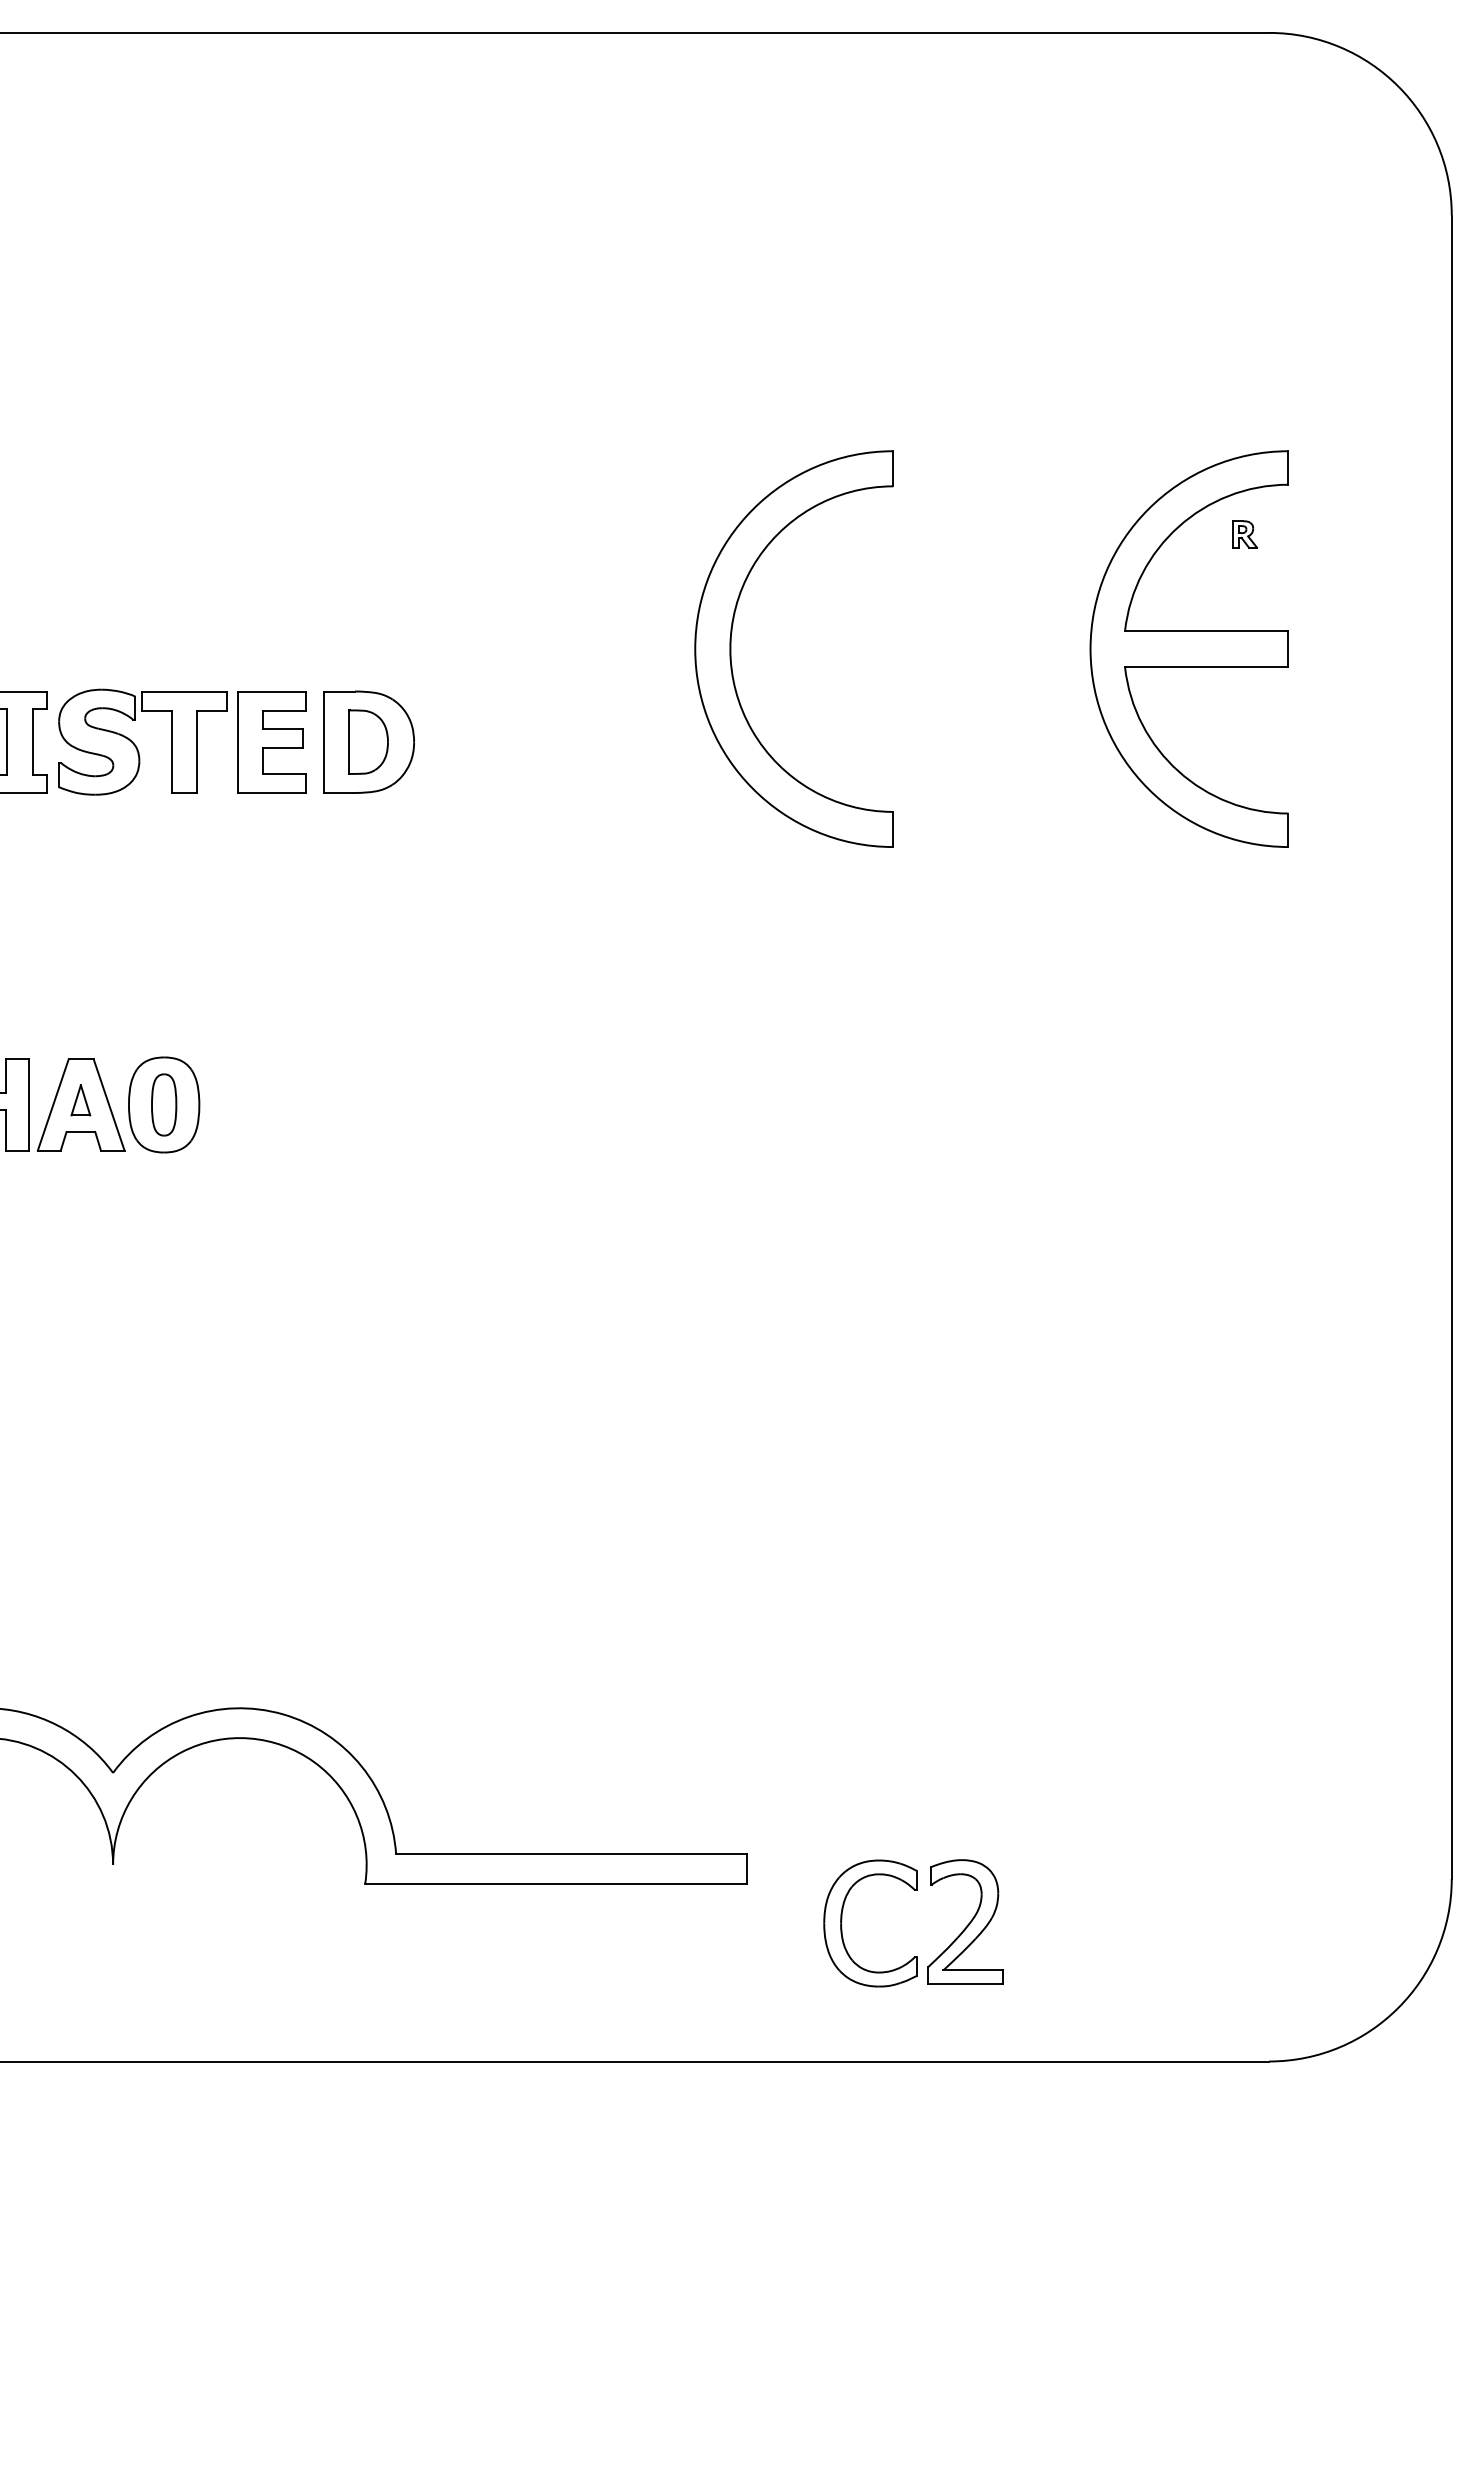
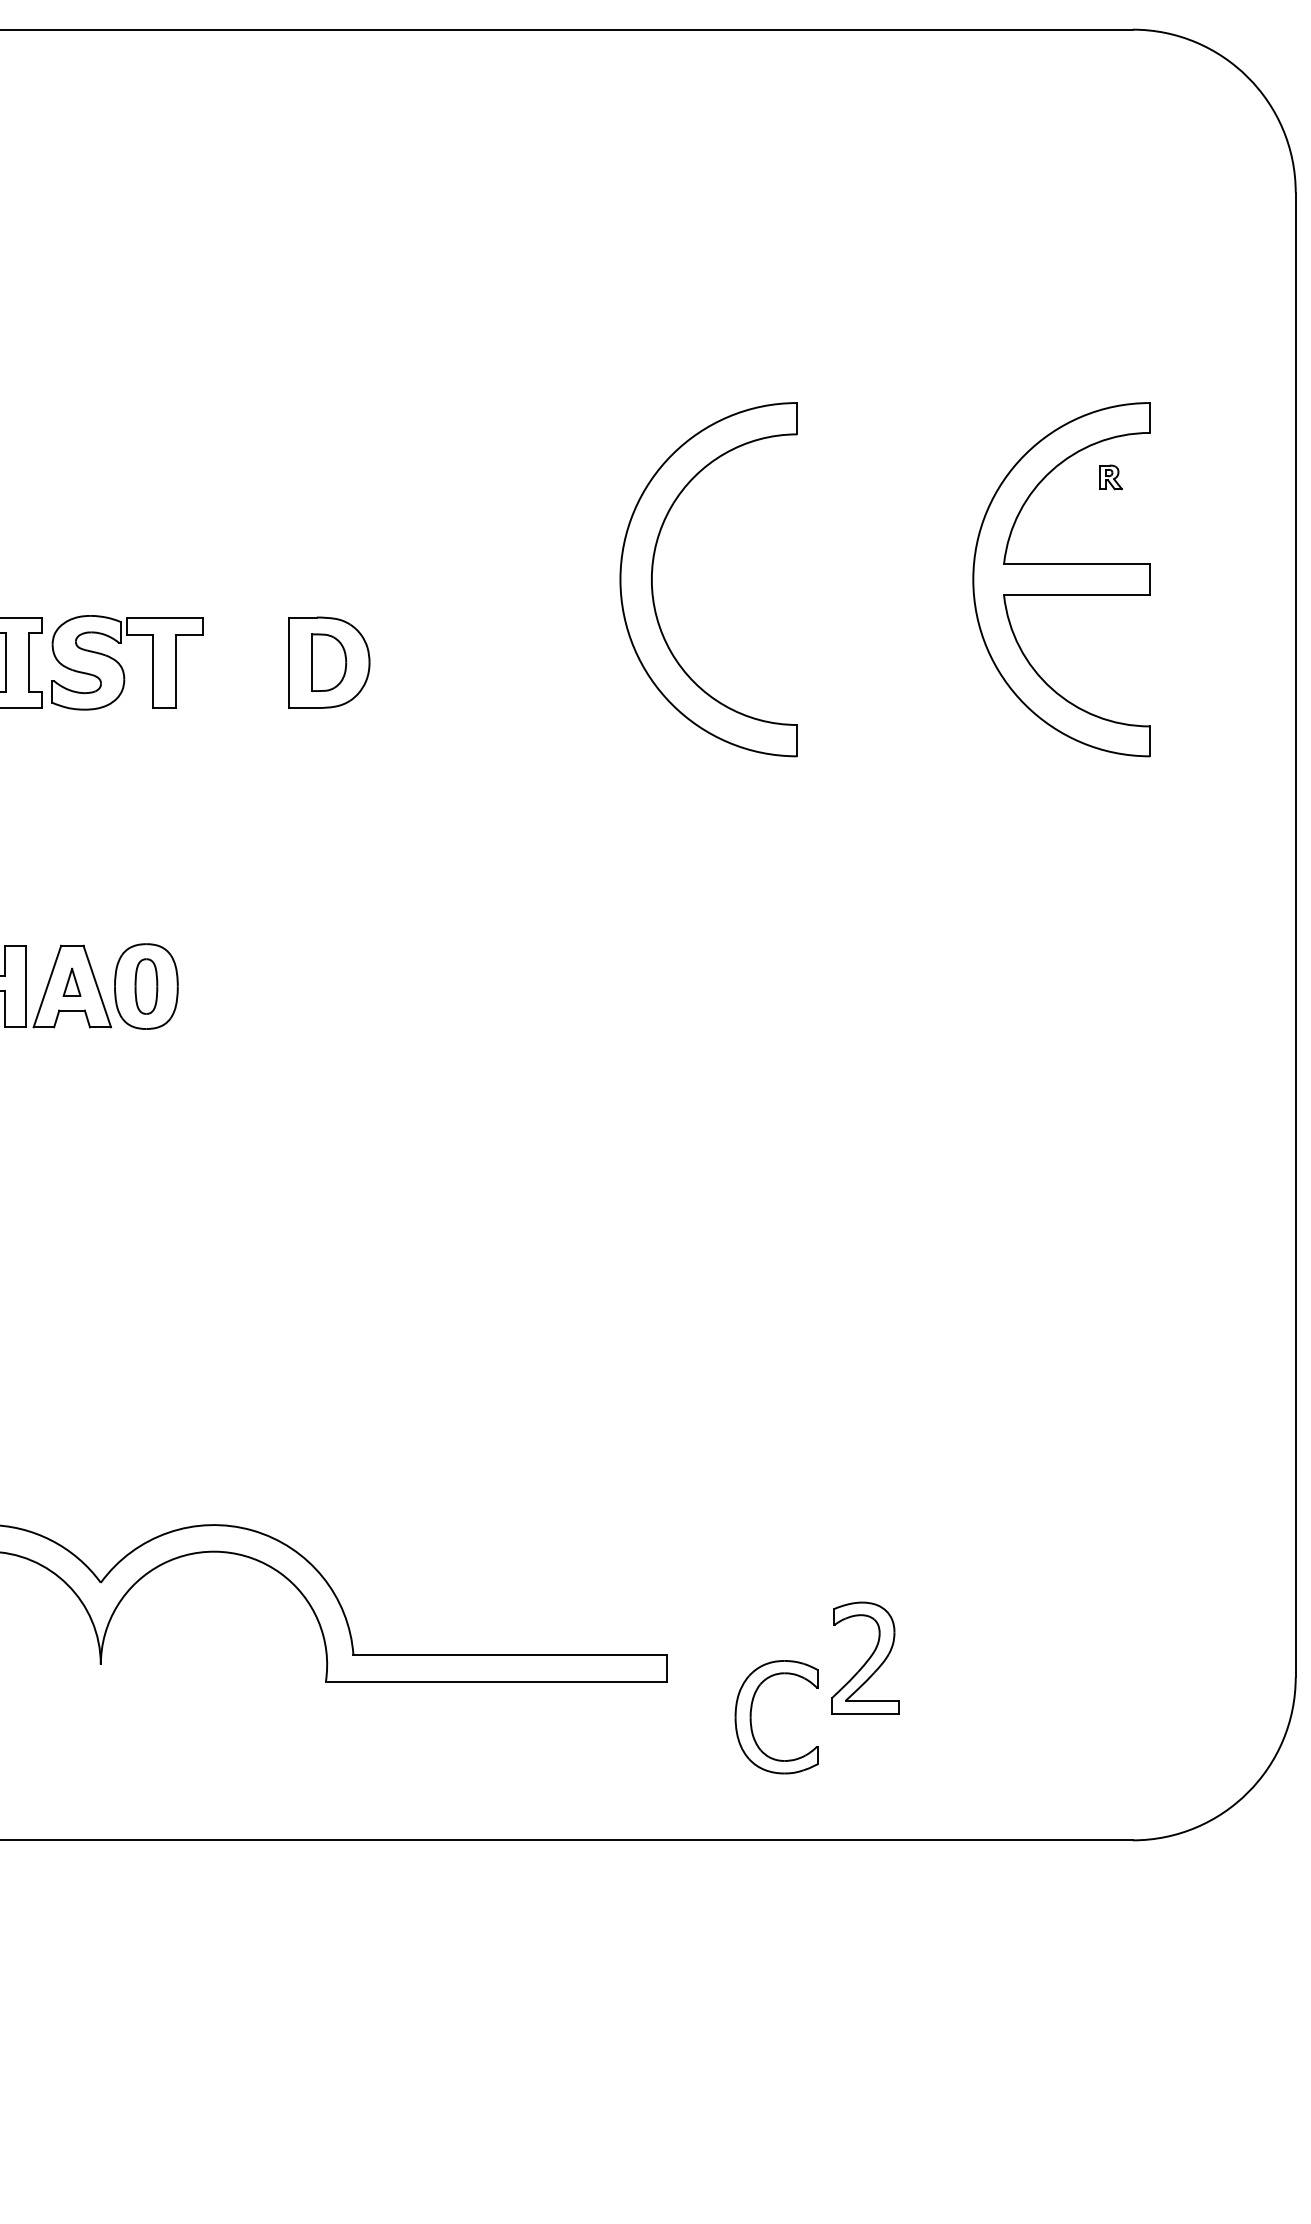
part: (271, 742) -> (242, 663), removed
part: (965, 1921) -> (865, 1657), moved

